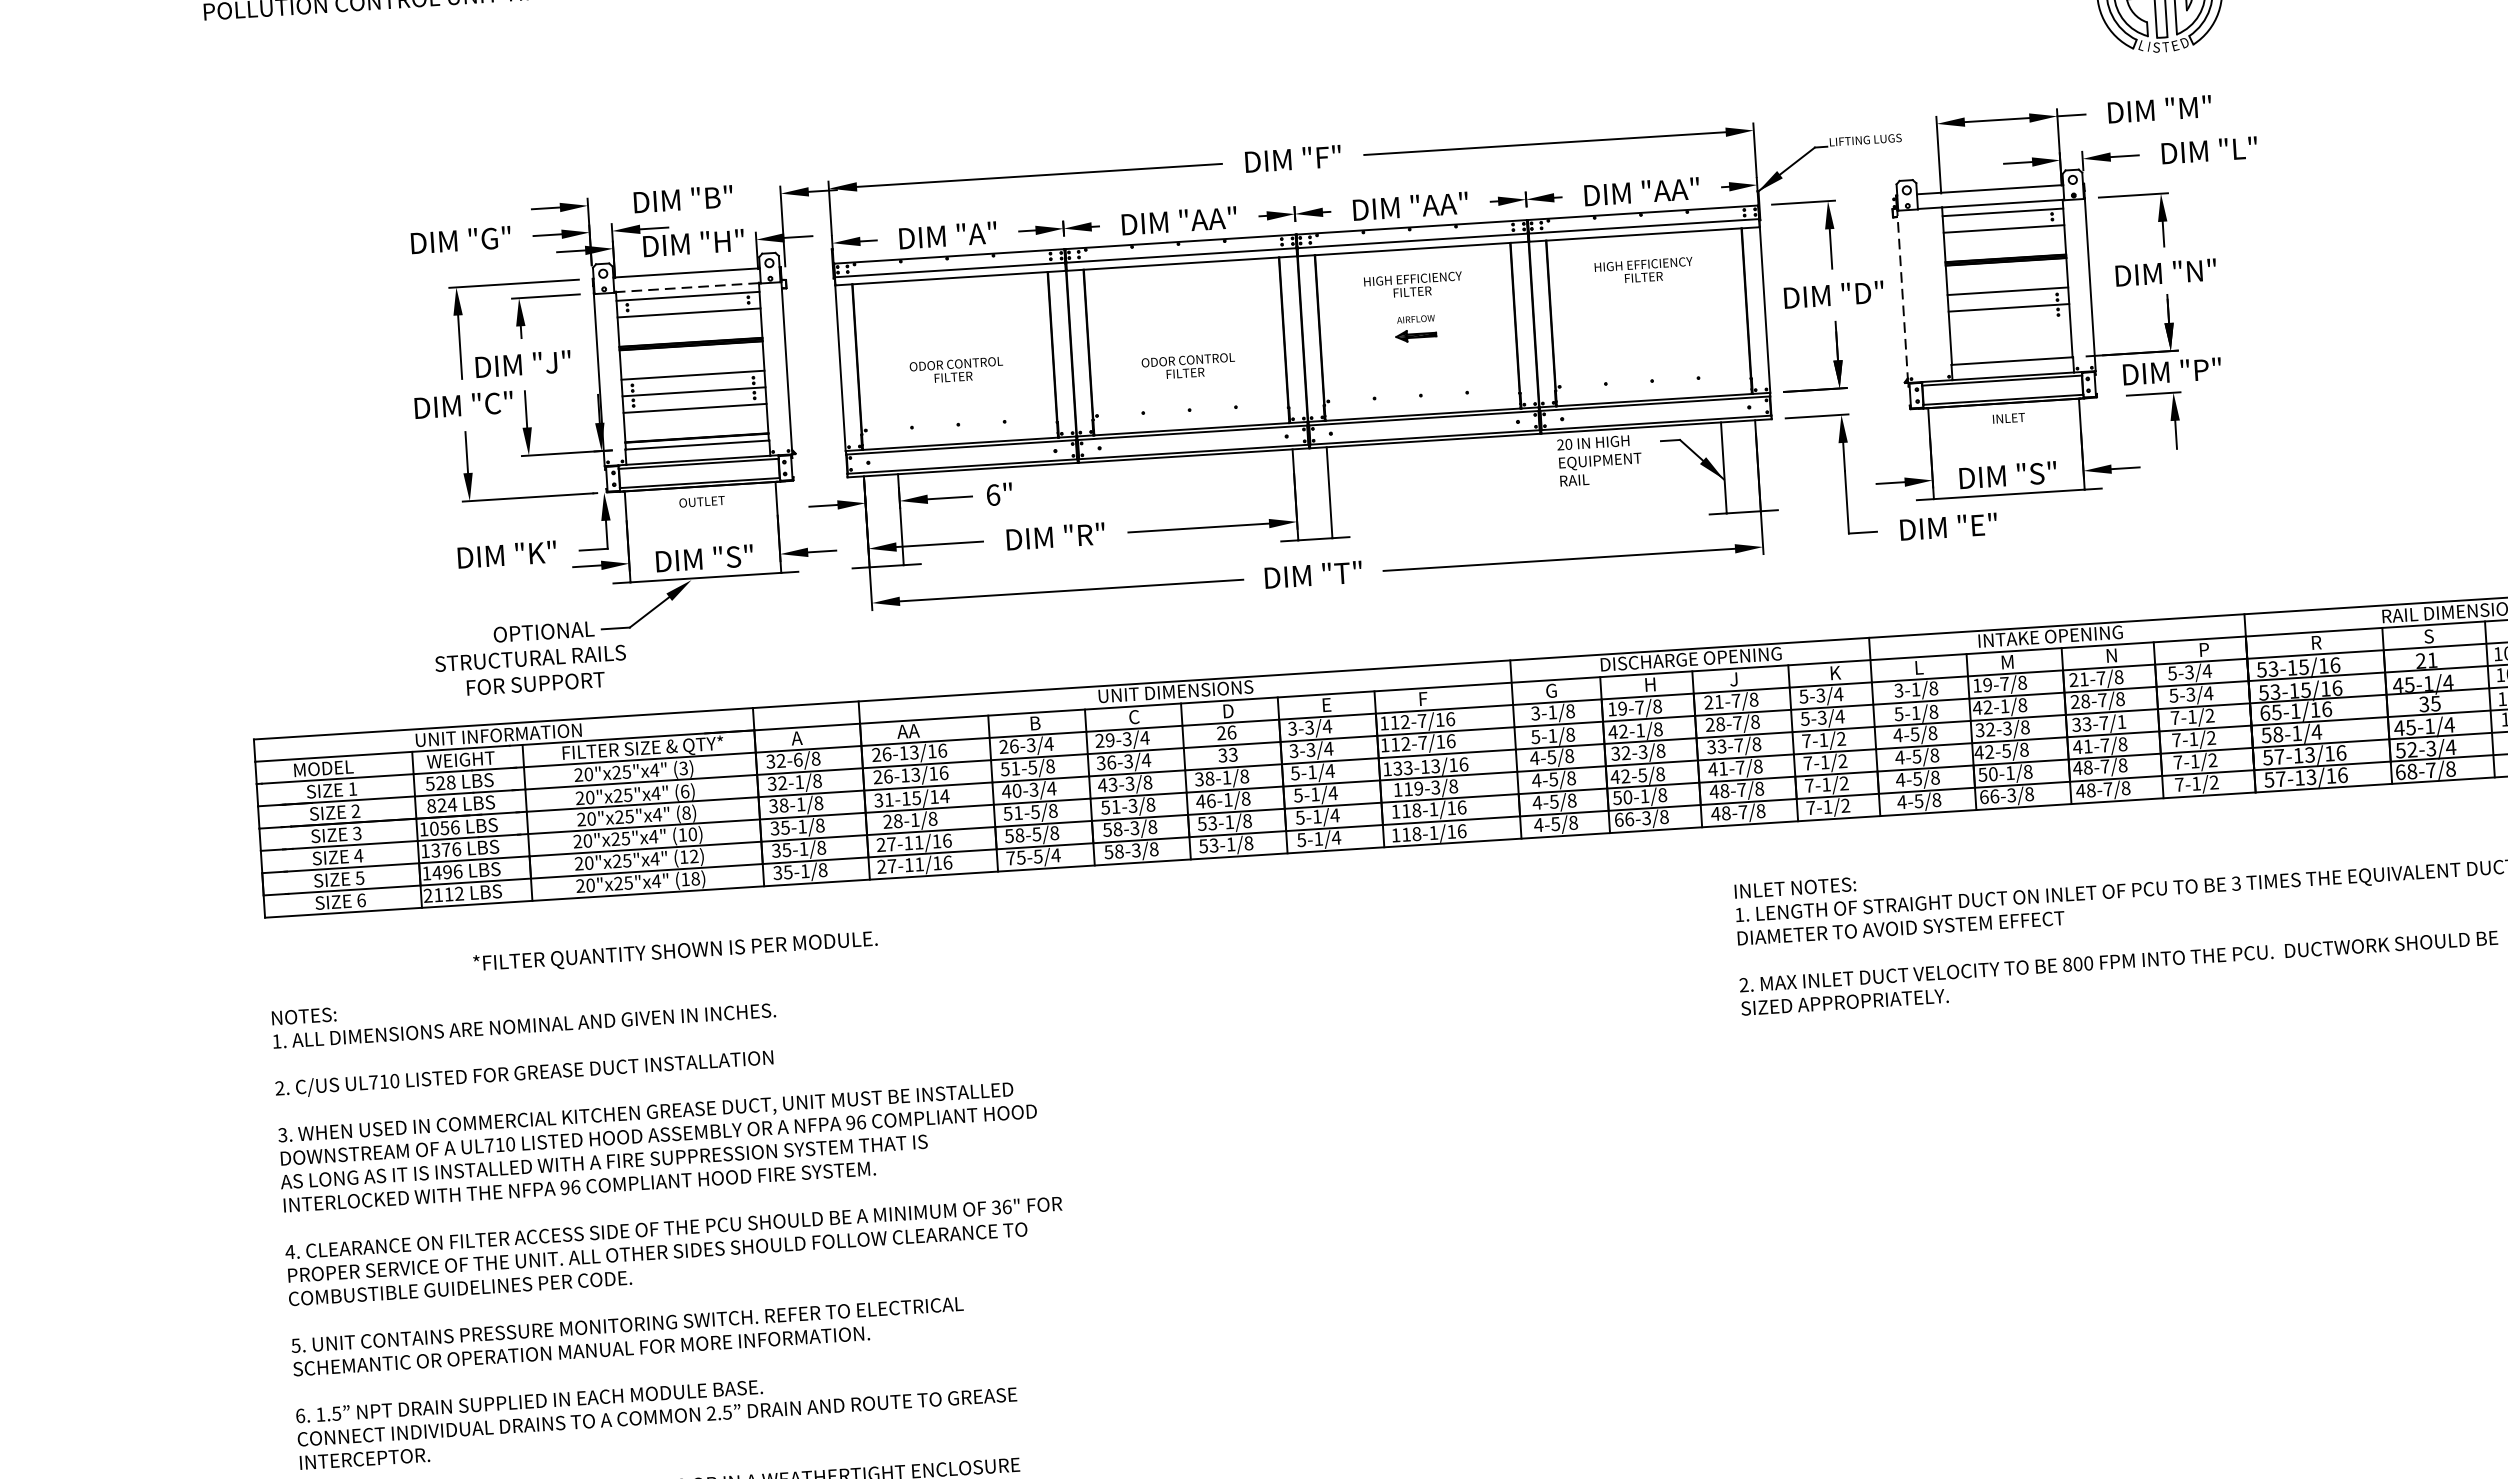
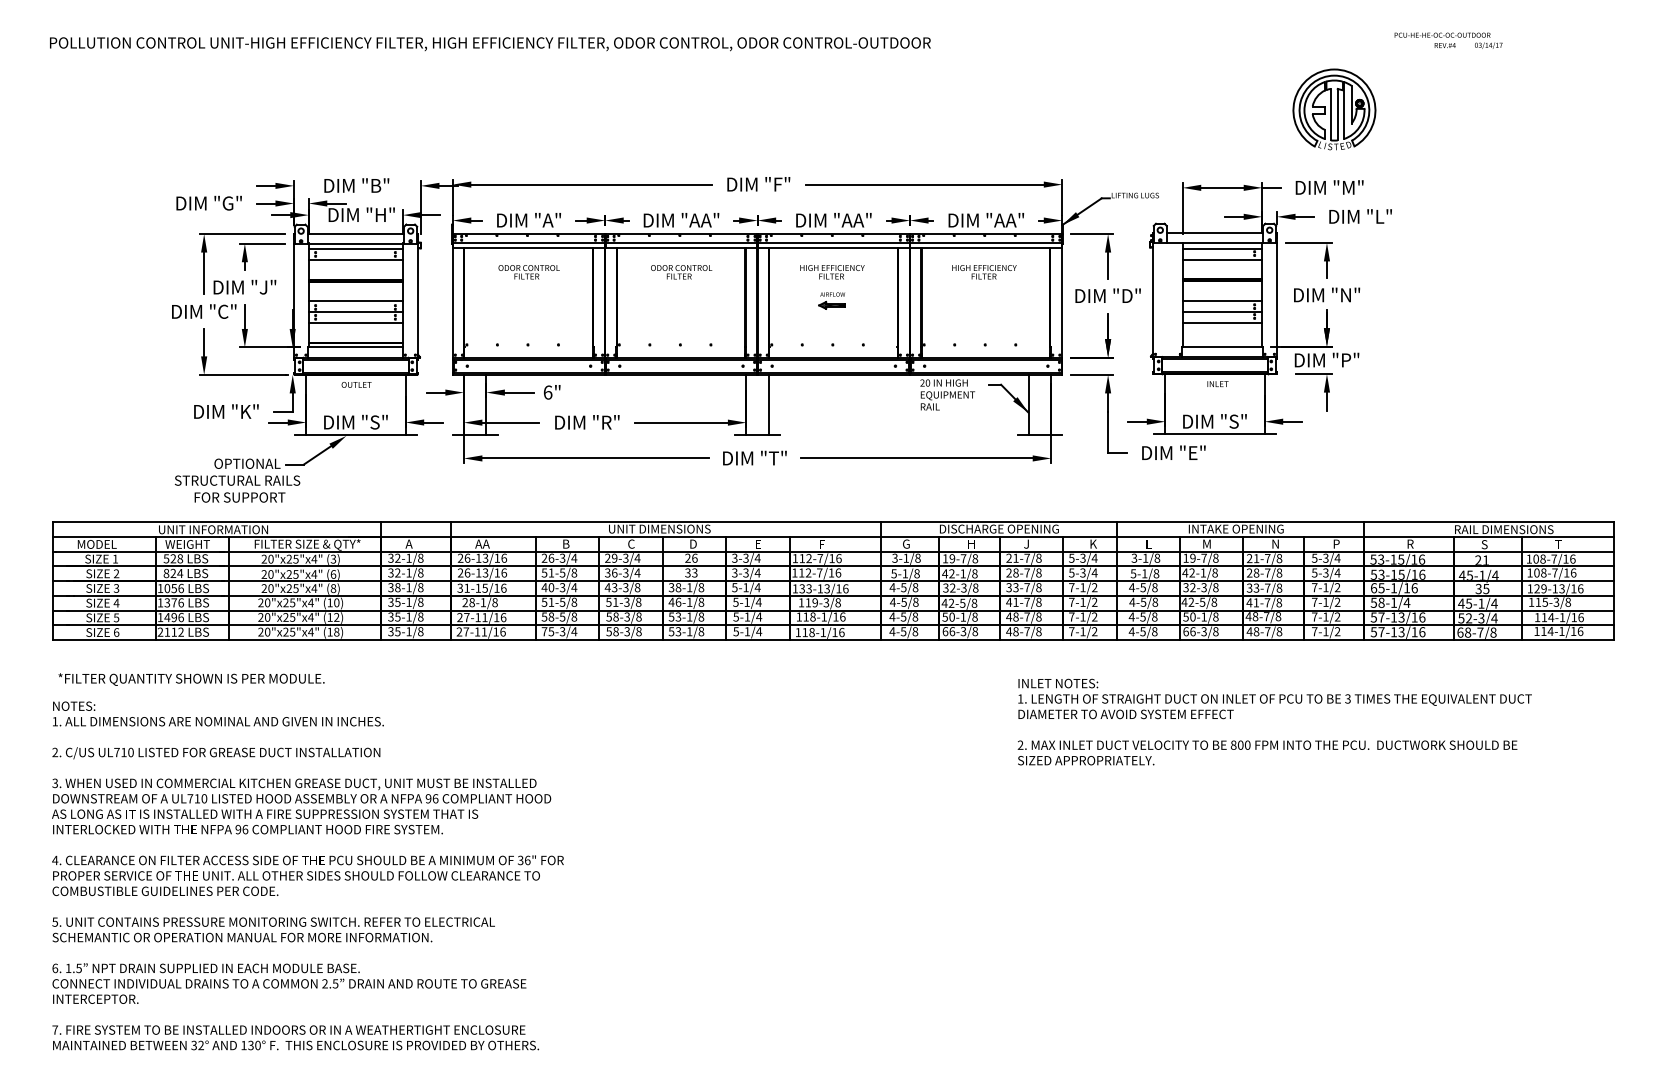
line: (686, 287) -> (355, 243), dashed -> solid
line: (1903, 296) -> (1153, 299), dashed -> solid
line: (2010, 324) -> (1222, 322), added
text: (1188, 366) -> (681, 272), moved
text: (955, 370) -> (528, 272), moved
text: (2121, 721) -> (1279, 587), 33-7/1 -> 33-7/8
text: (797, 758) -> (408, 557), 32-6/8 -> 32-1/8
text: (944, 795) -> (503, 587), 31-15/14 -> 31-15/16
text: (1038, 856) -> (562, 631), 75-5/4 -> 75-3/4
text: (675, 952) -> (191, 679), moved

